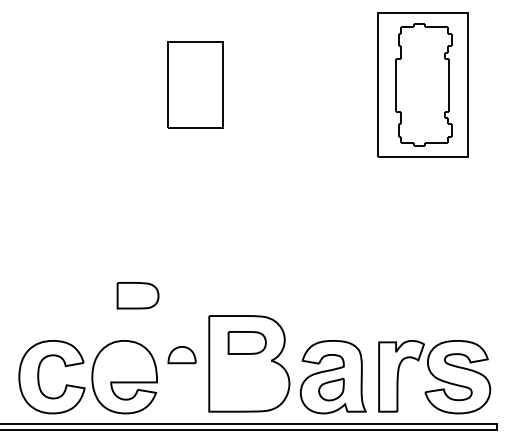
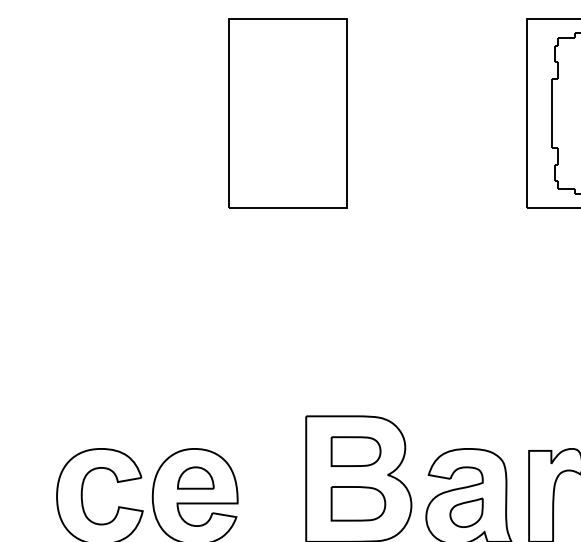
part: (195, 84) -> (288, 112), size x1.67
part: (137, 295) -> (357, 503), moved
part: (181, 355) -> (194, 478), moved

